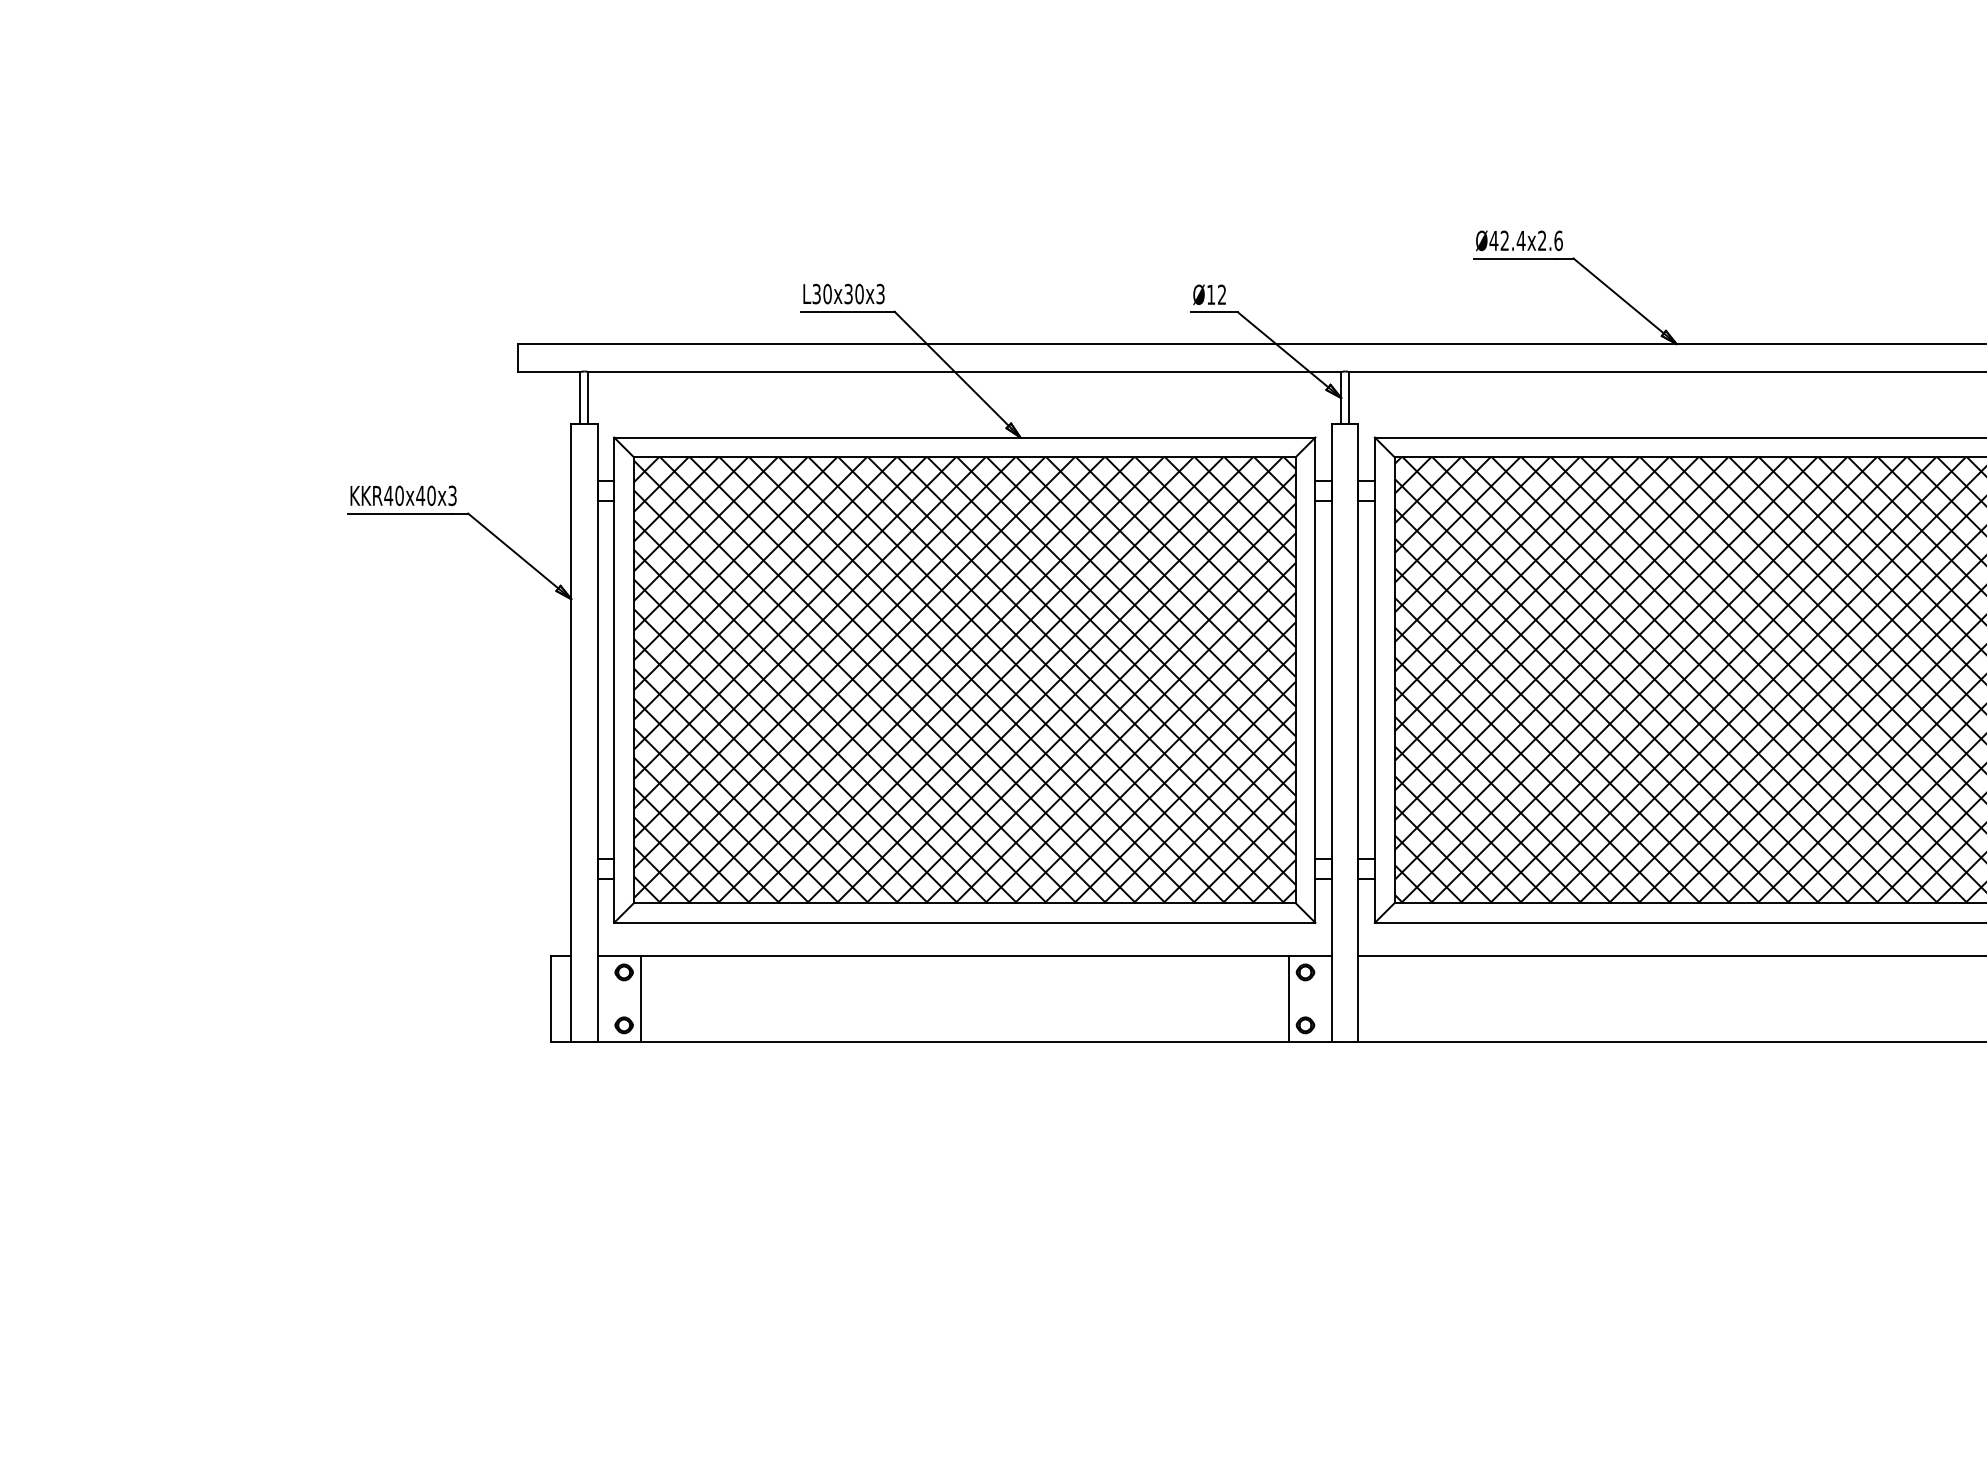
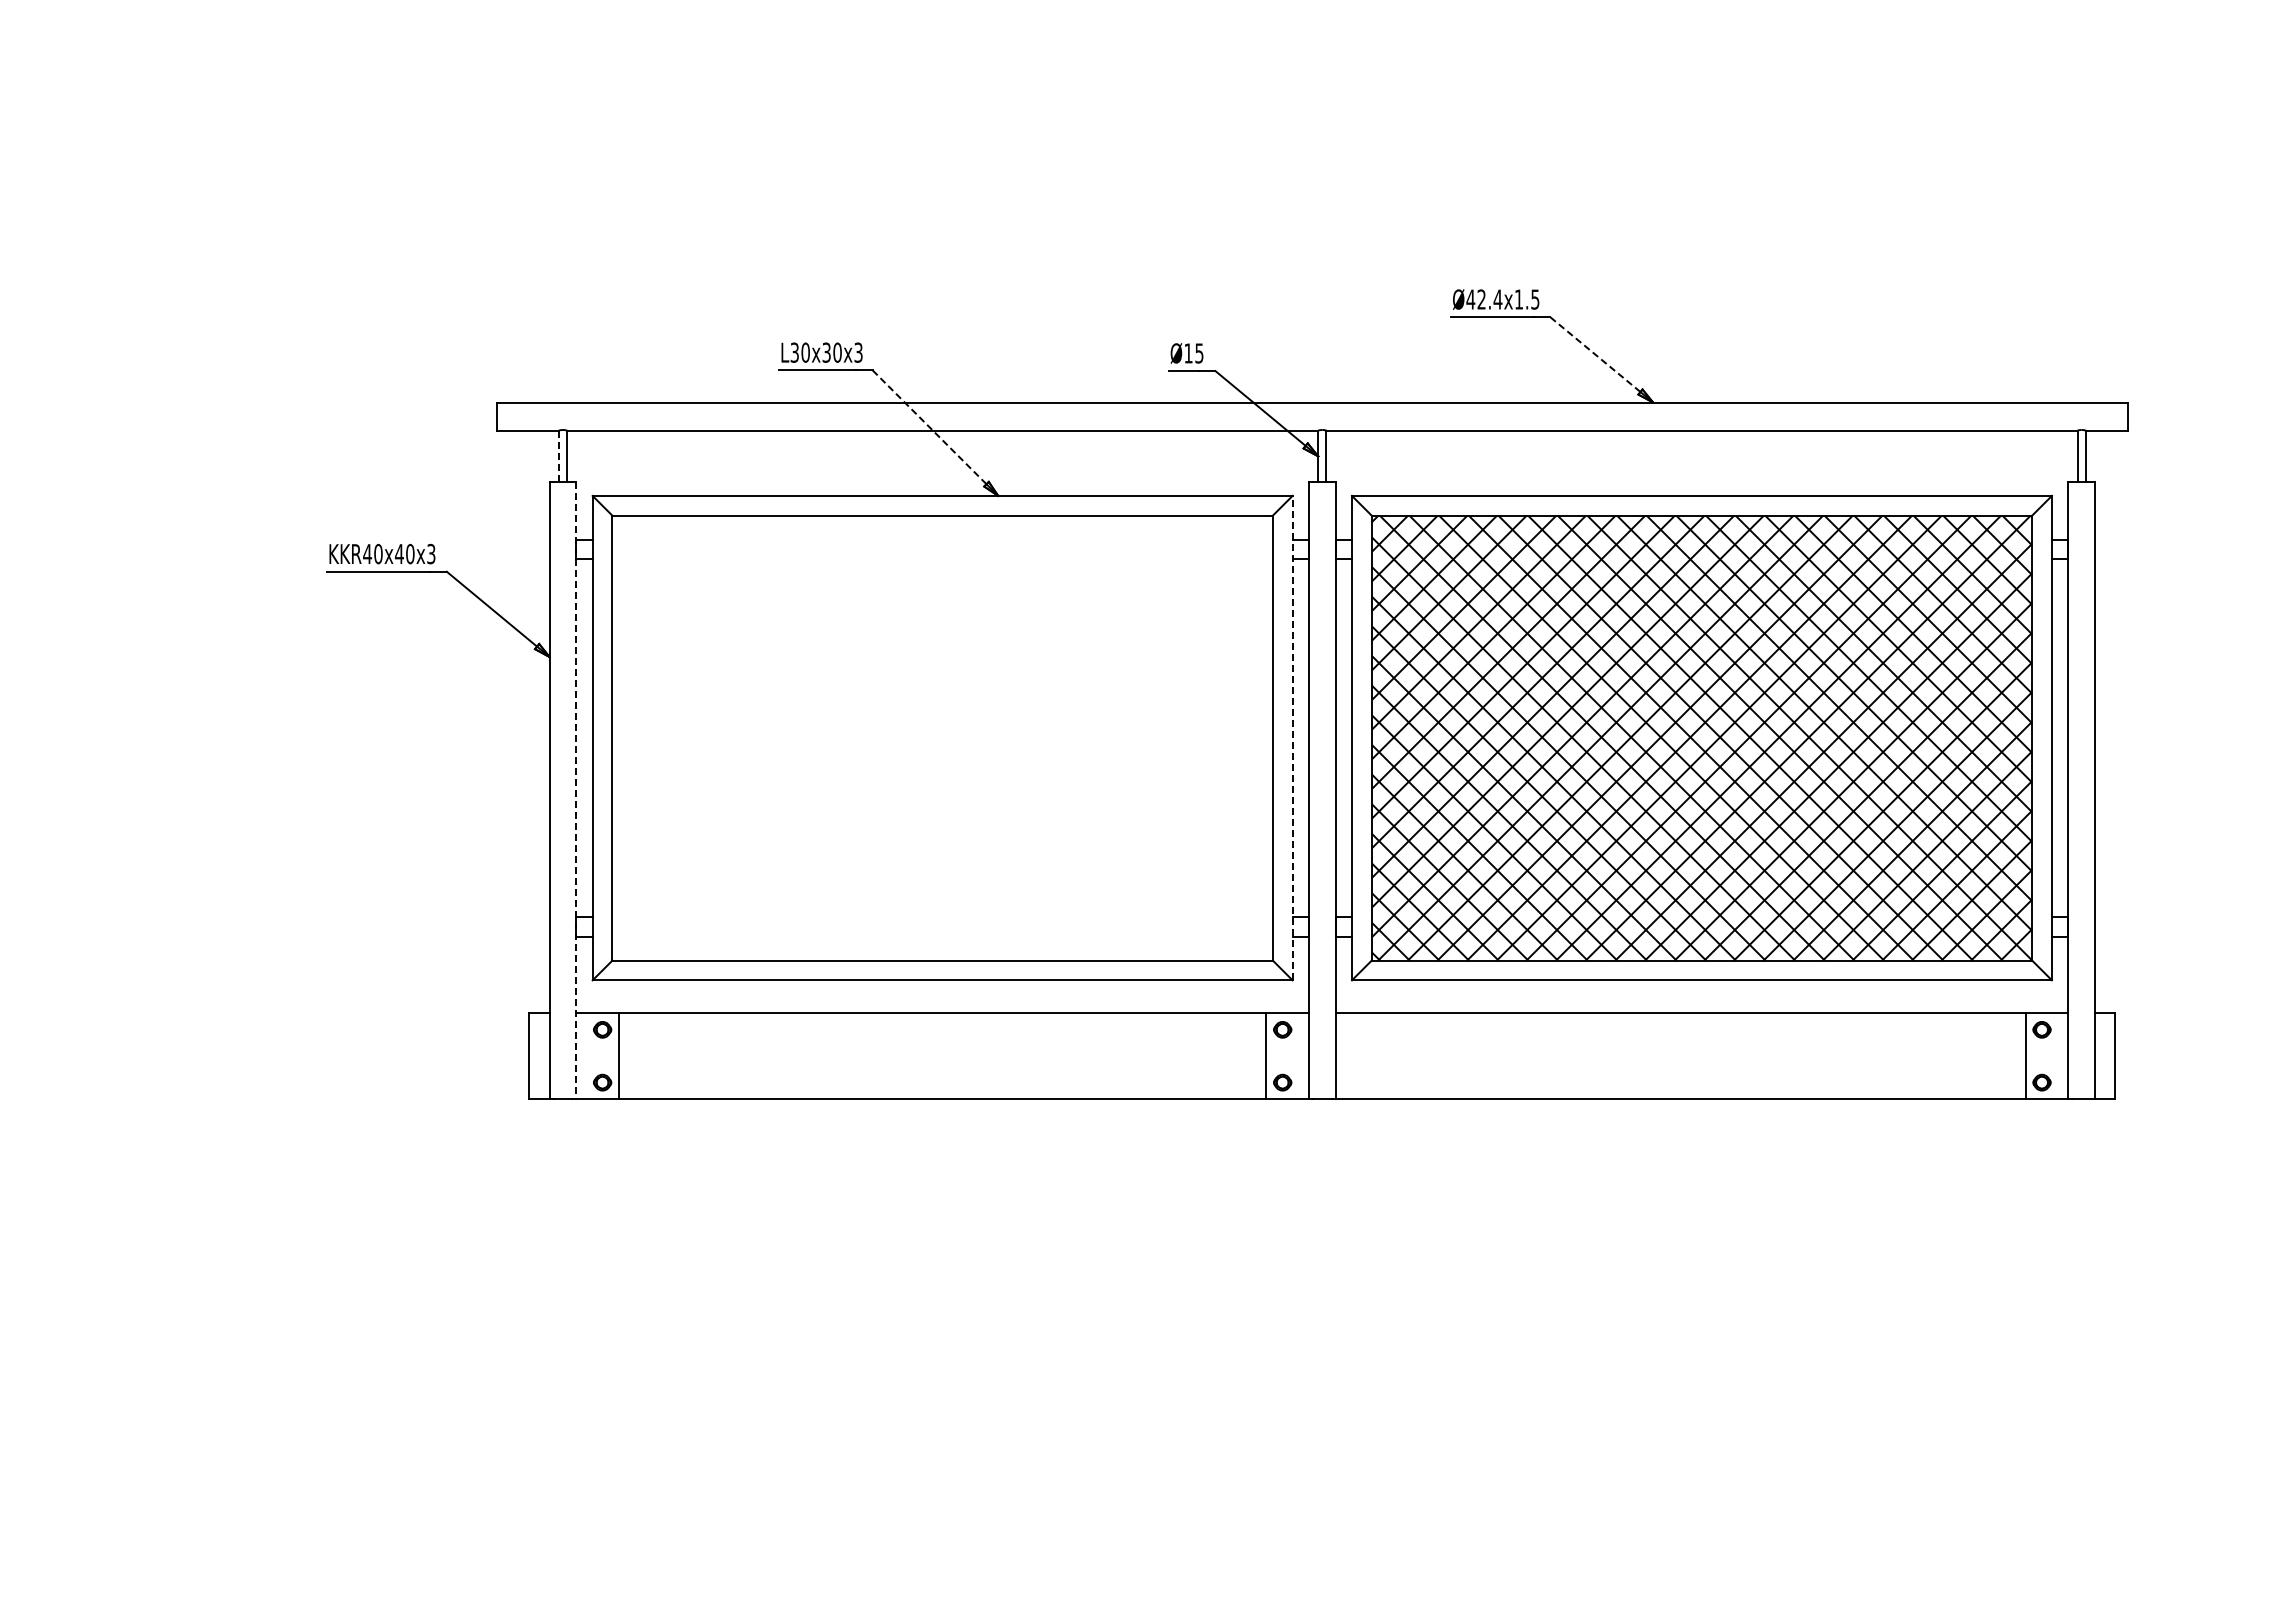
text: (1550, 240) -> (1527, 299), Ø42.4x2.6 -> Ø42.4x1.5
text: (1222, 294) -> (1199, 353), Ø12 -> Ø15
line: (1618, 295) -> (1595, 354), solid -> dashed
line: (951, 369) -> (929, 427), solid -> dashed
line: (580, 398) -> (559, 456), solid -> dashed
hatch: (964, 679) -> (942, 737), removed
line: (1315, 679) -> (1292, 737), solid -> dashed
line: (598, 733) -> (576, 791), solid -> dashed

